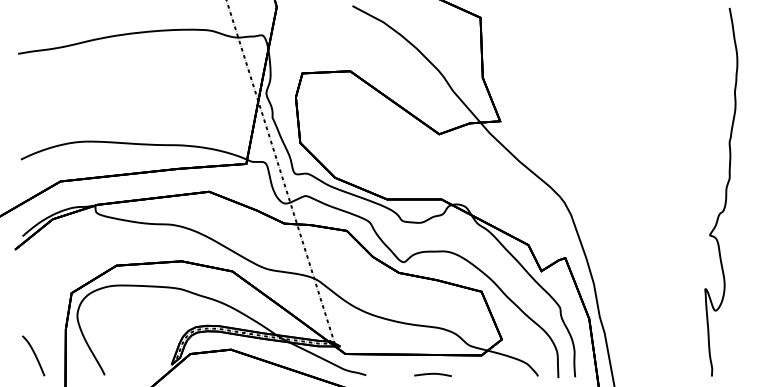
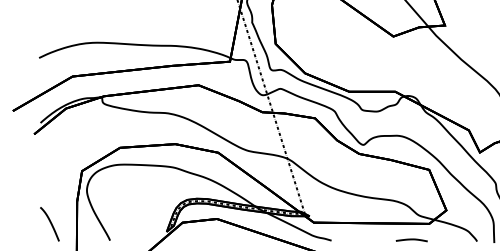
curve: (432, 374) -> (411, 240), moved

